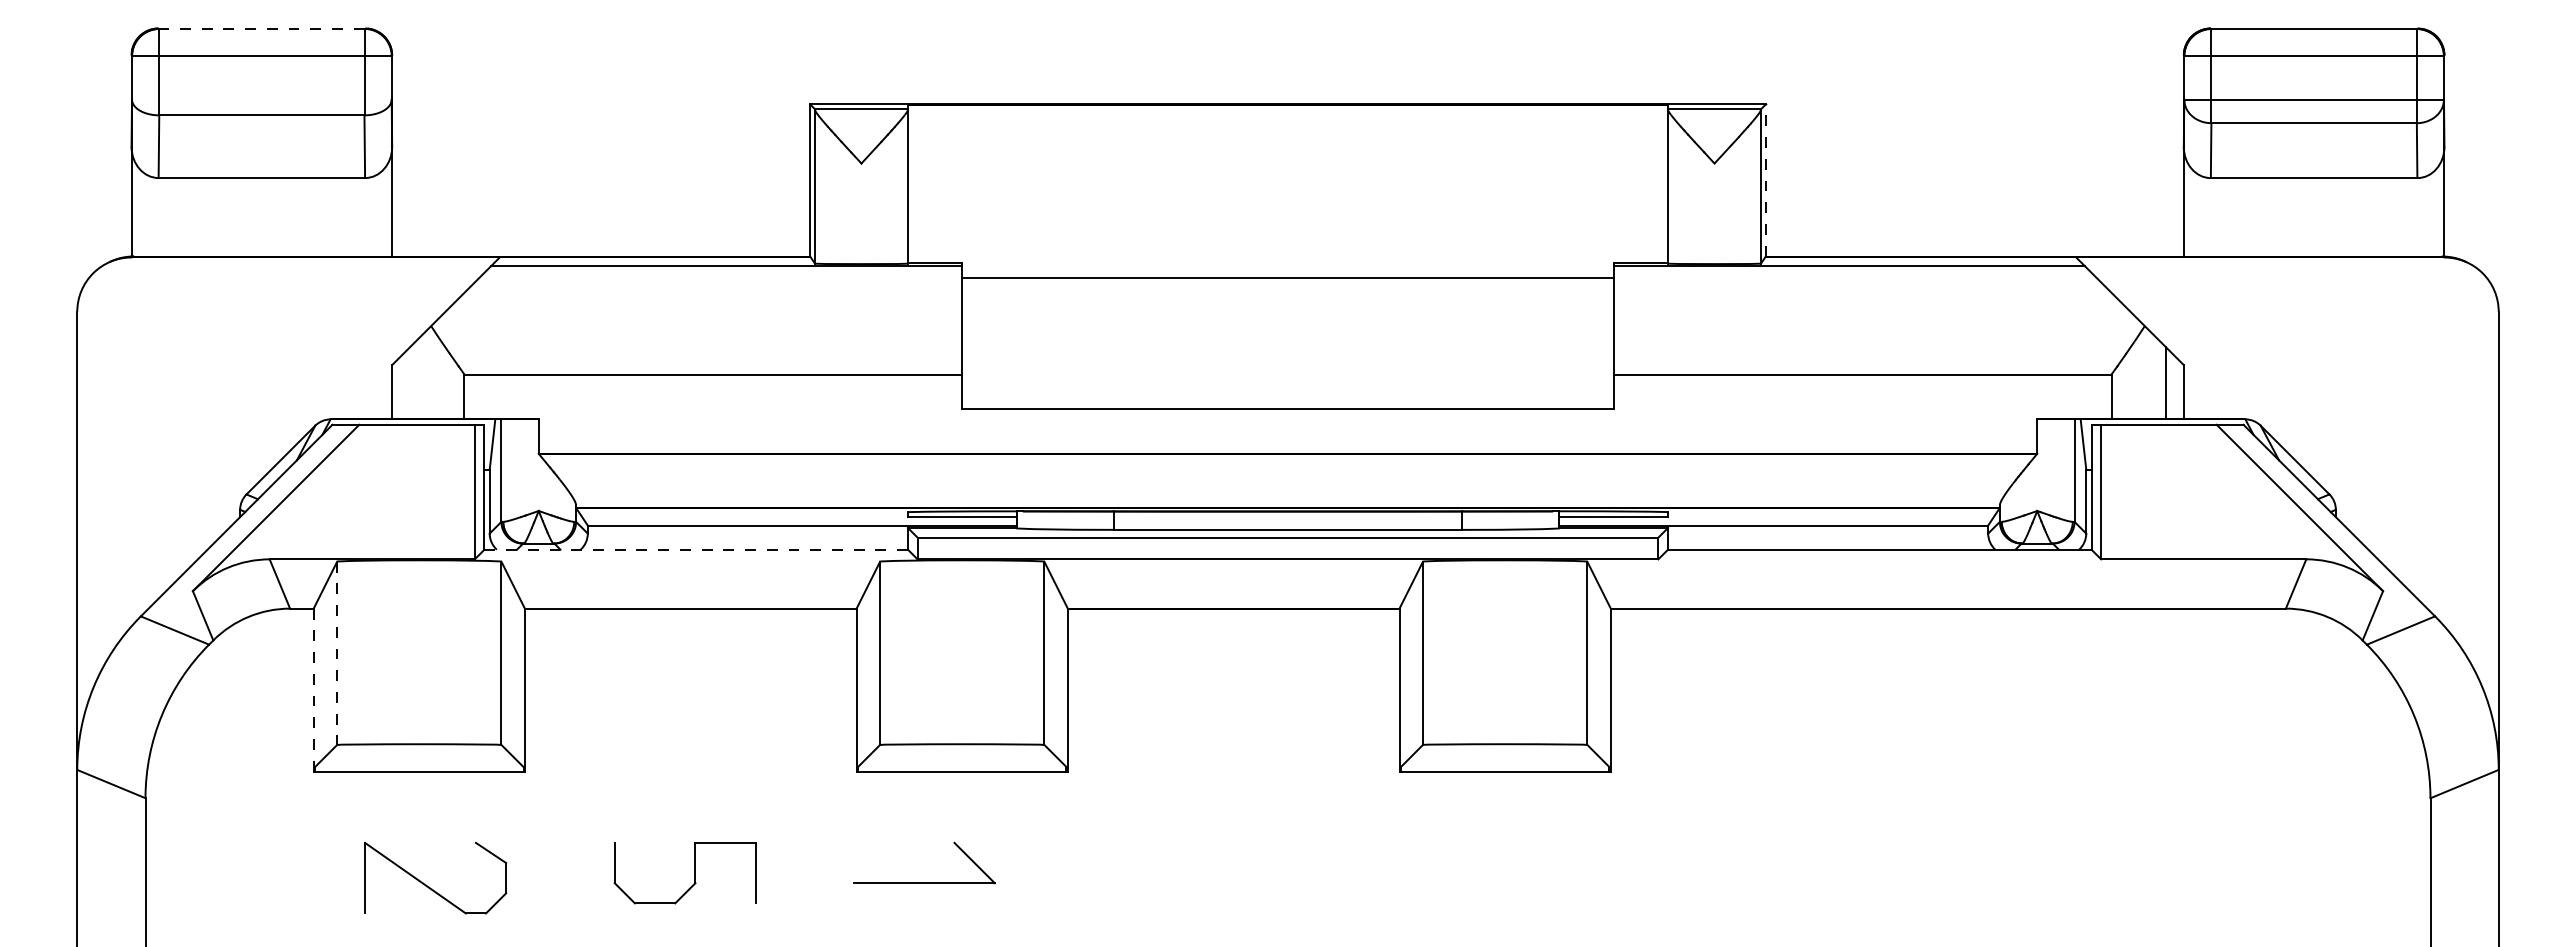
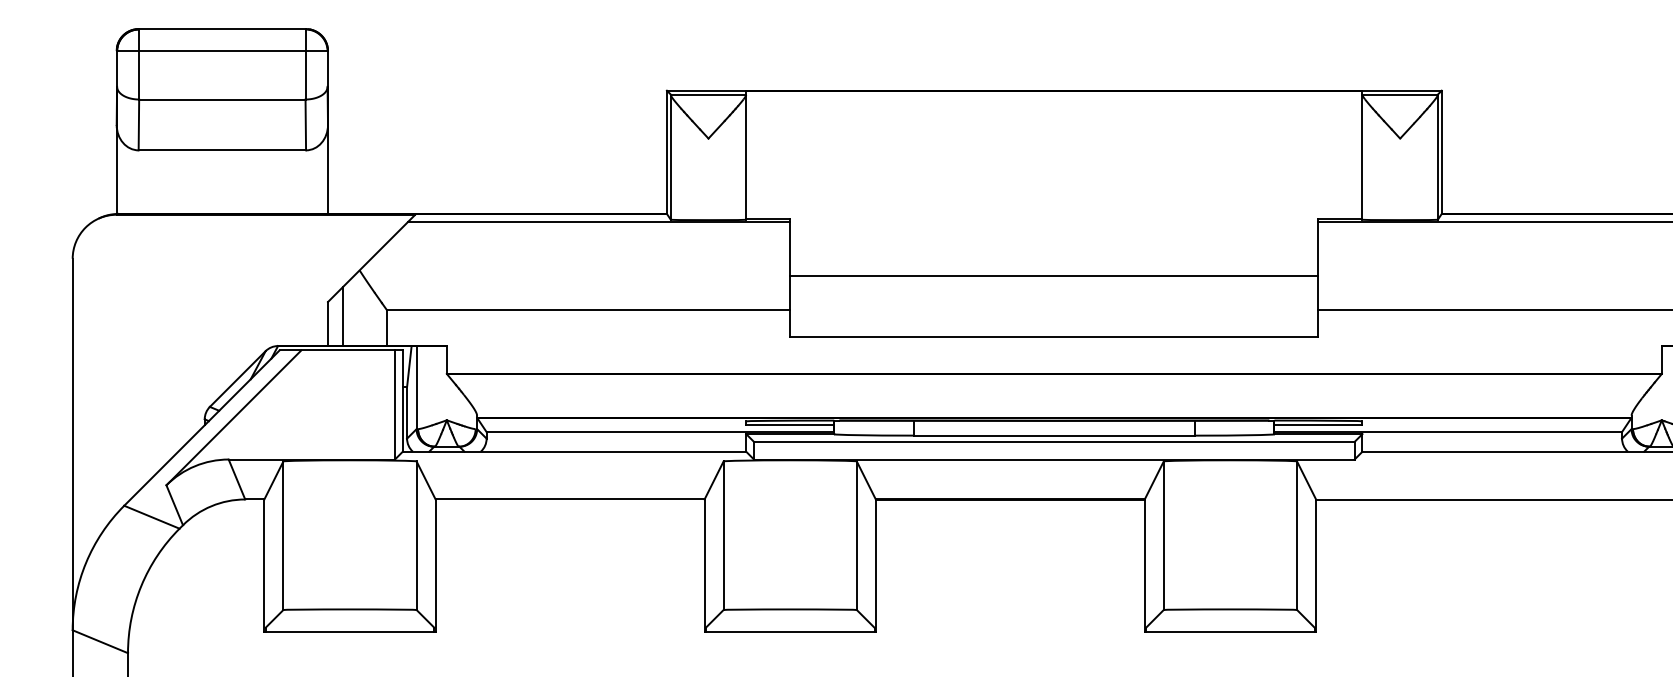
line: (261, 28) -> (222, 29), dashed -> solid
line: (1765, 180) -> (1441, 152), dashed -> solid
line: (1287, 277) -> (1053, 275), moved
line: (410, 383) -> (342, 316), added
line: (696, 549) -> (574, 451), dashed -> solid
line: (337, 653) -> (283, 535), dashed -> solid
line: (313, 690) -> (264, 565), dashed -> solid

